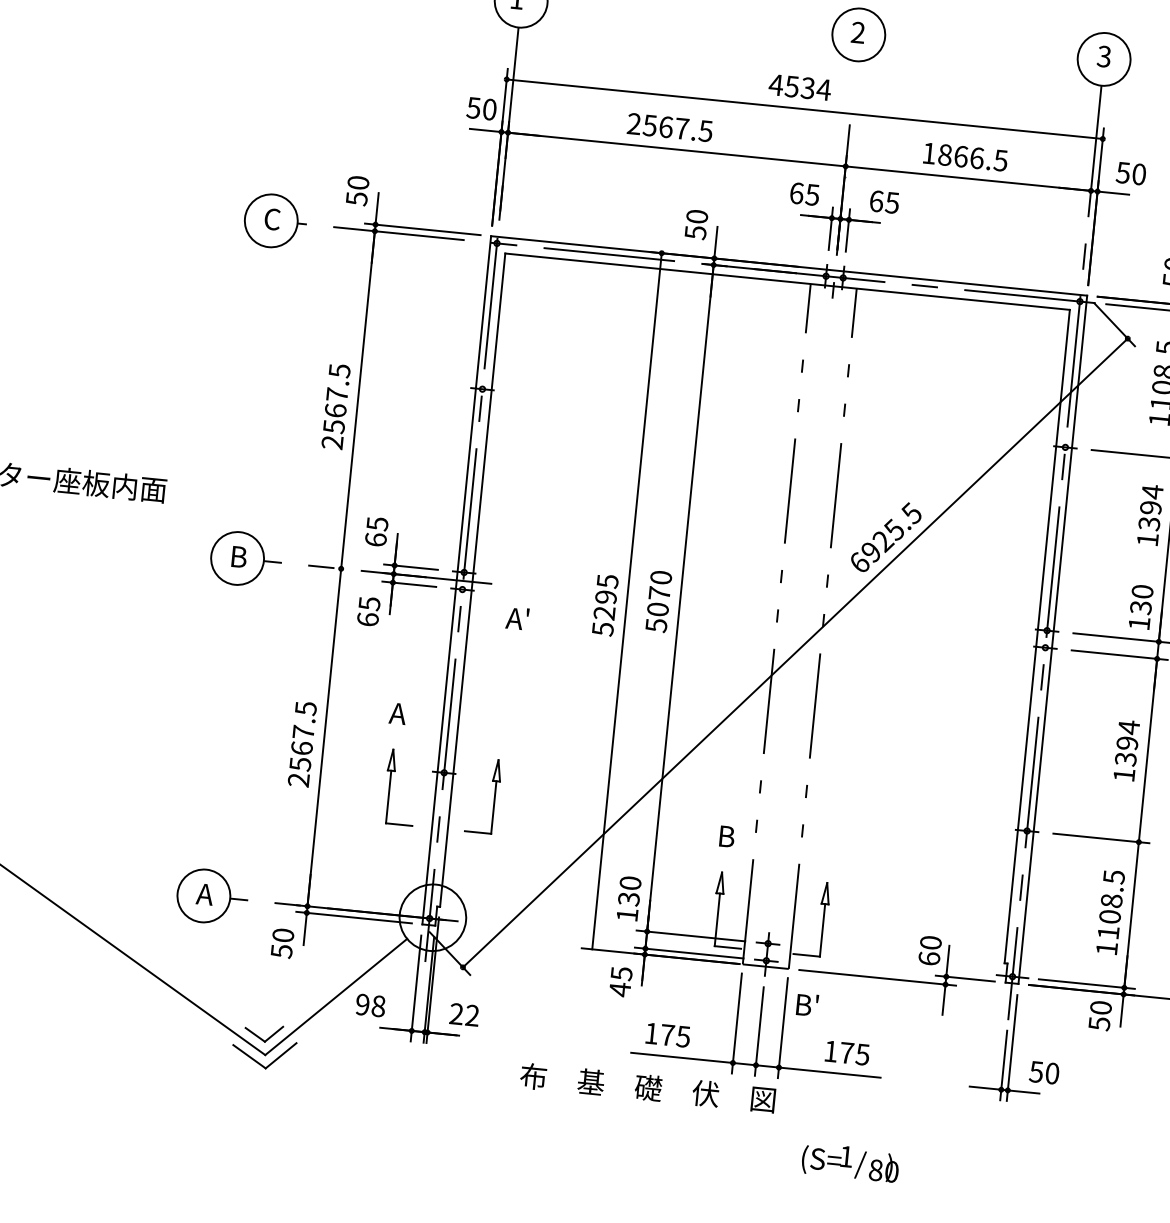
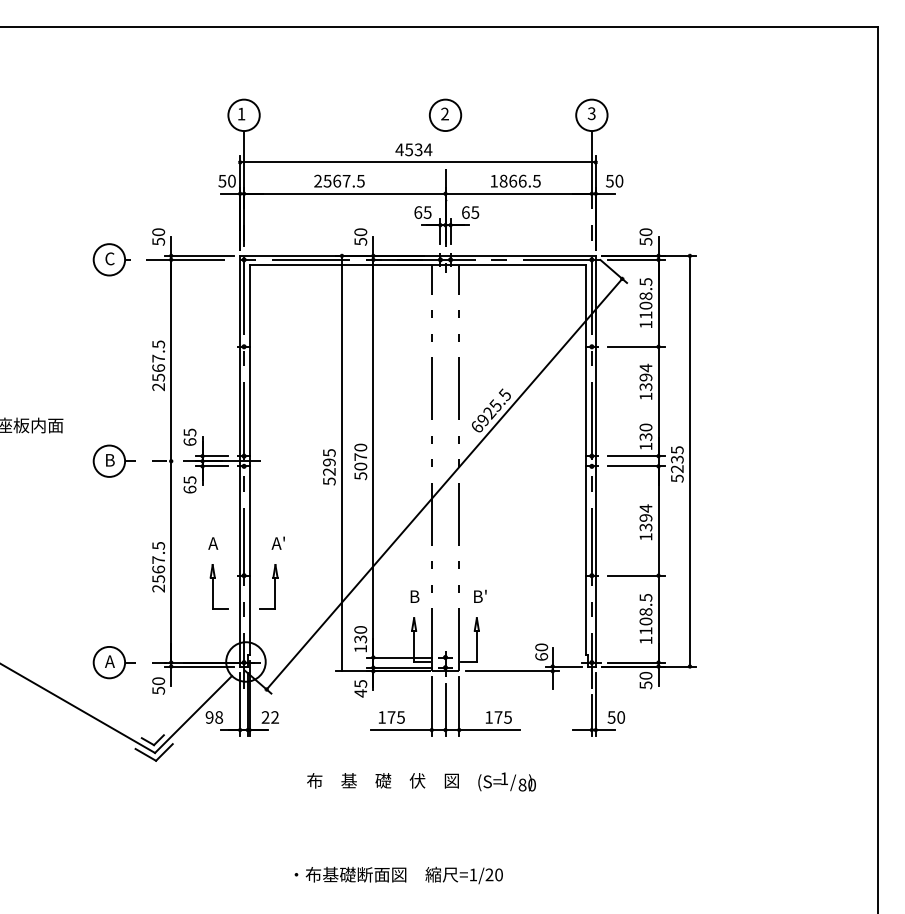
text: (516, 617) -> (277, 542), moved
text: (807, 1003) -> (480, 595), moved
text: (647, 1087) -> (382, 780), moved

